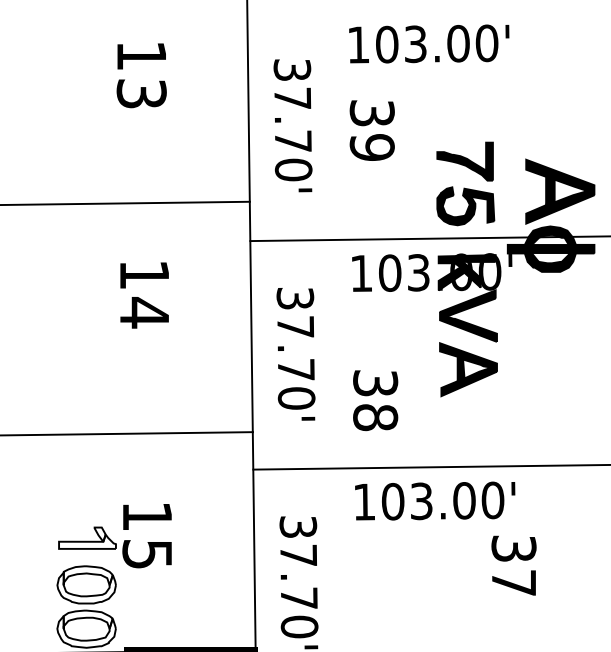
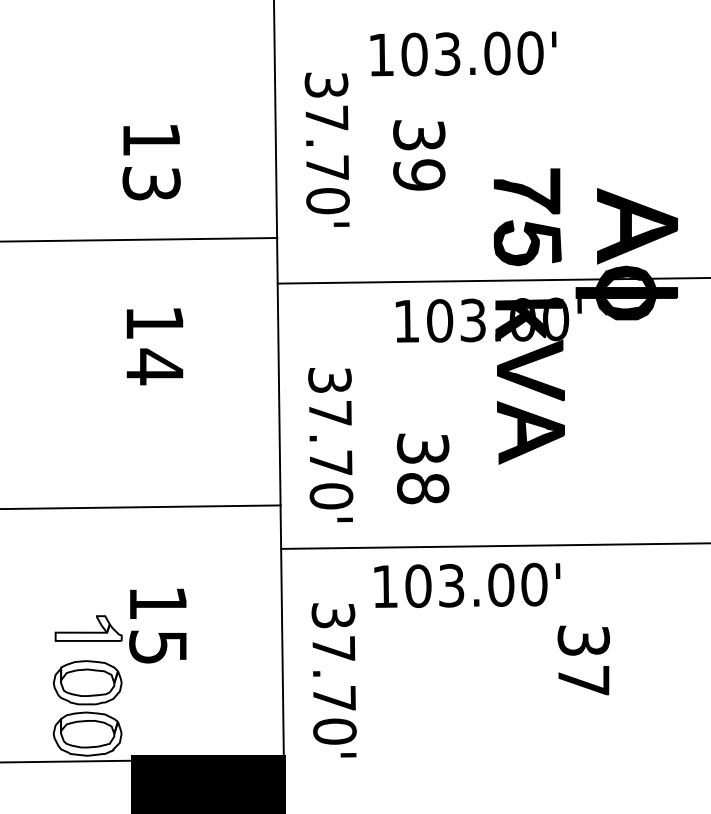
text: (429, 43) -> (463, 53), moved
text: (141, 75) -> (151, 162), moved
text: (295, 354) -> (330, 445), moved
text: (435, 501) -> (467, 585), moved

